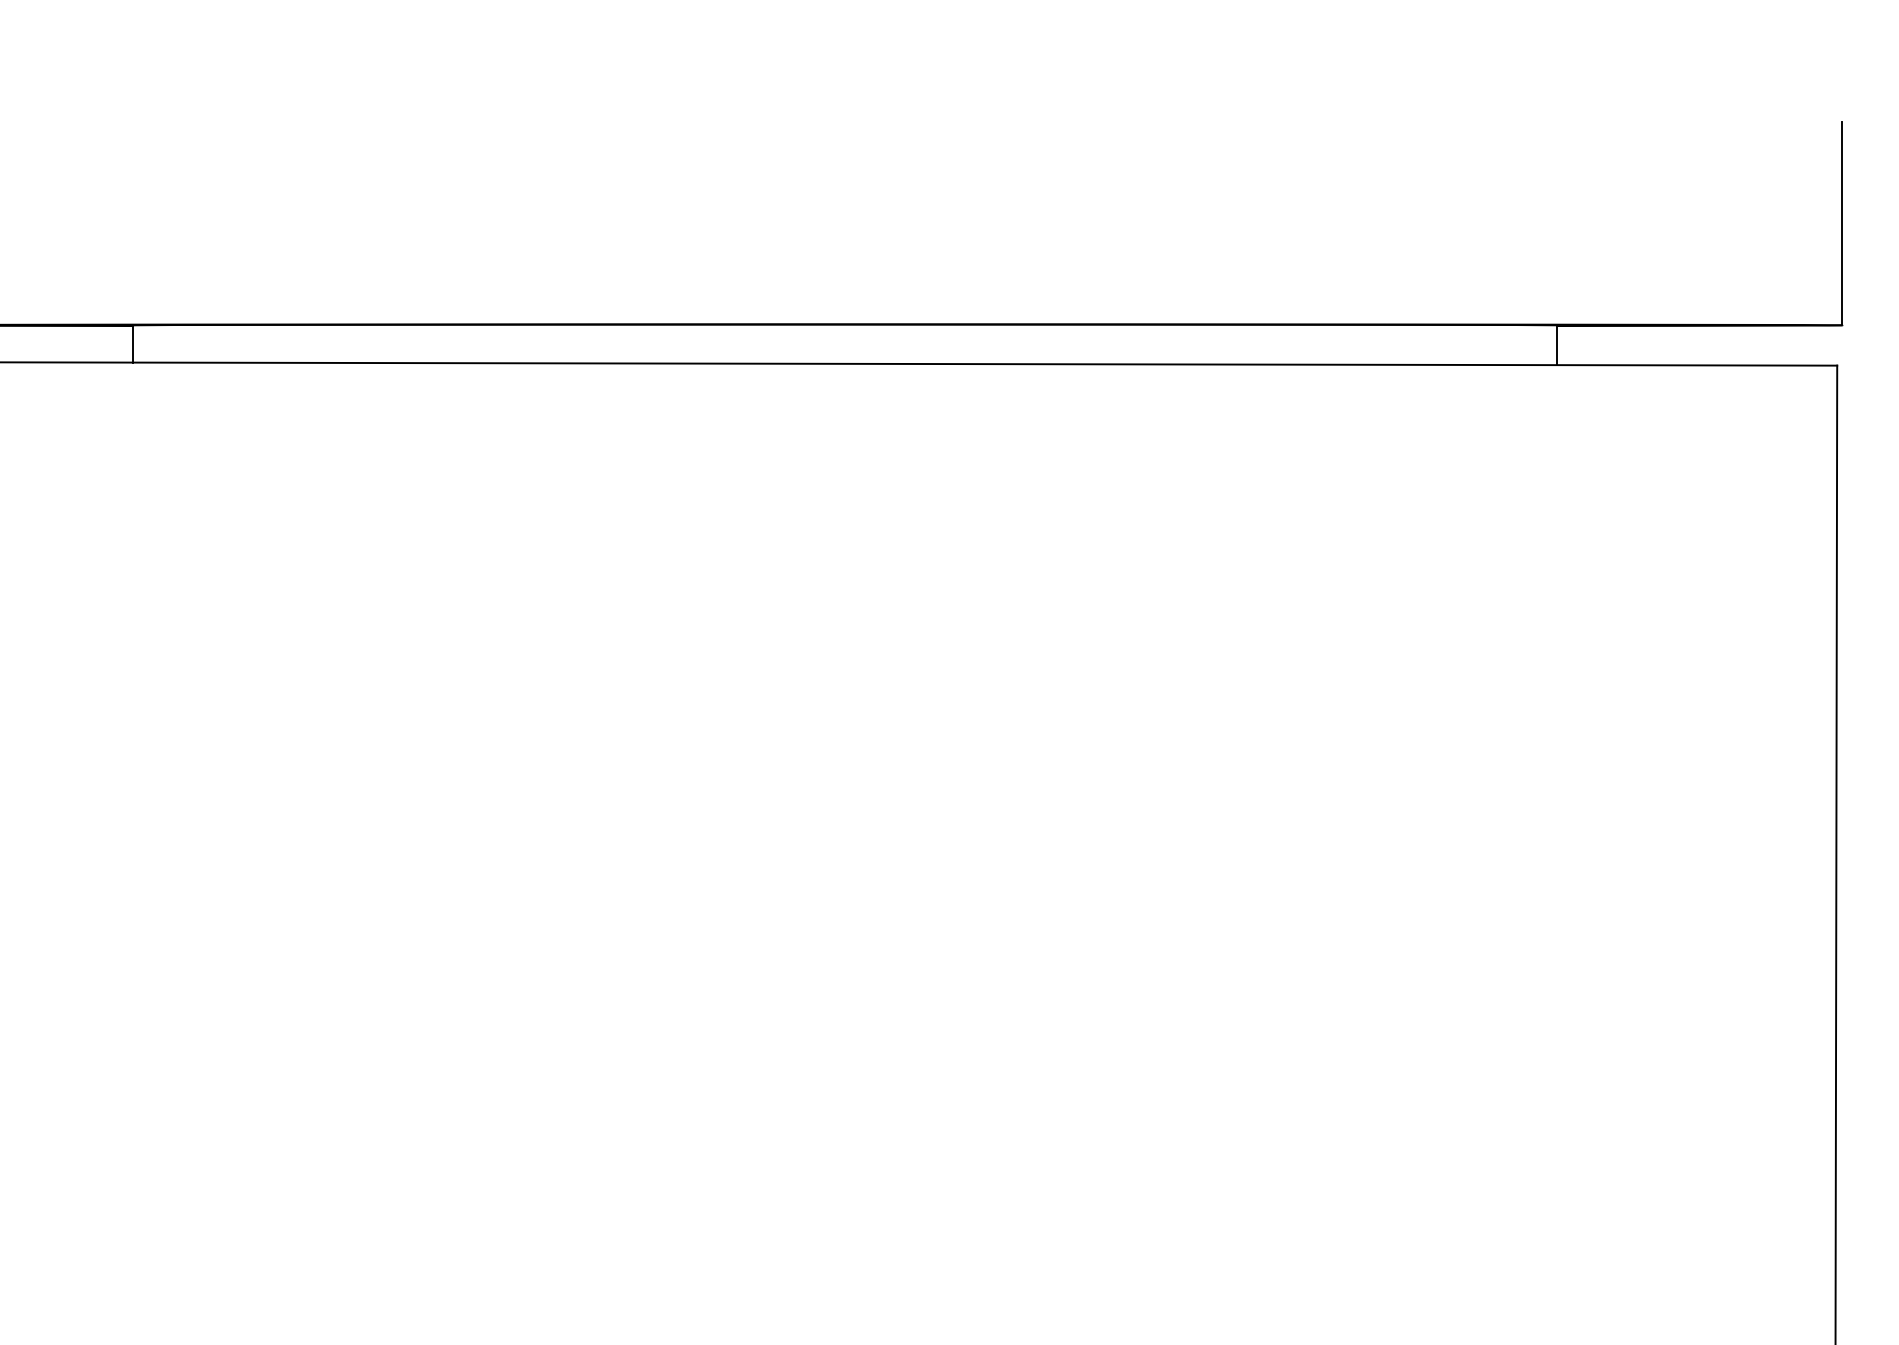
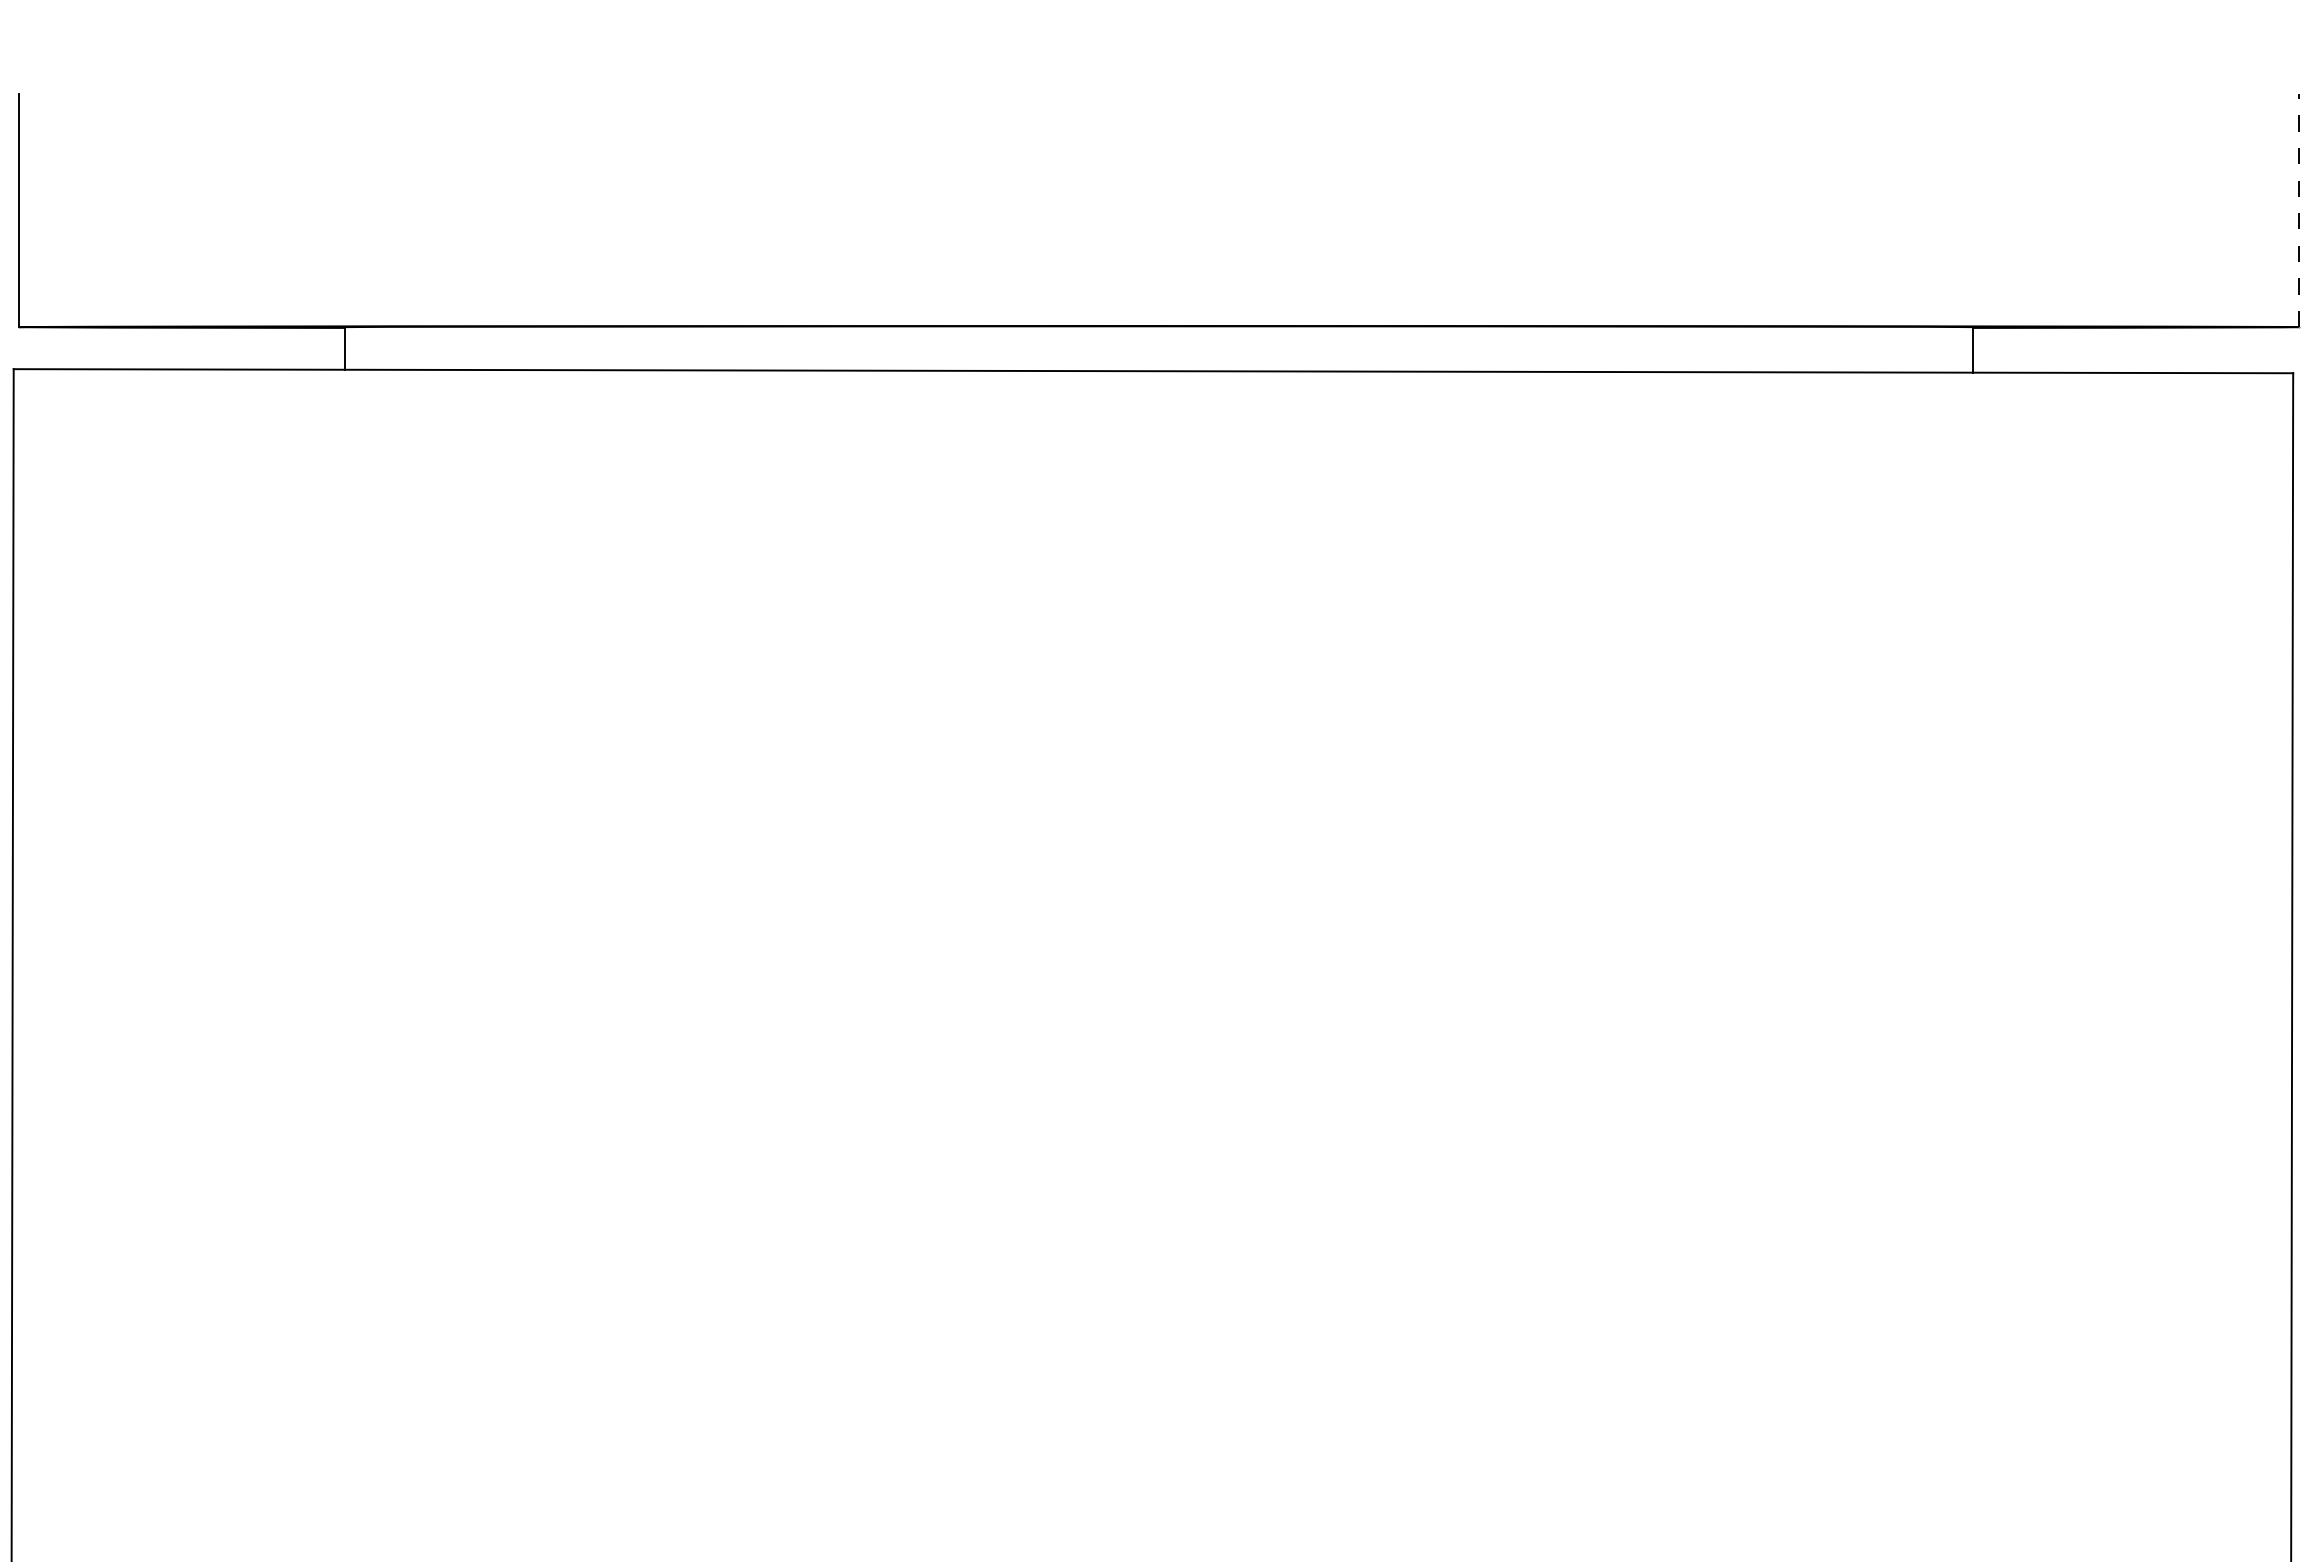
line: (1841, 223) -> (2298, 210), solid -> dashed

